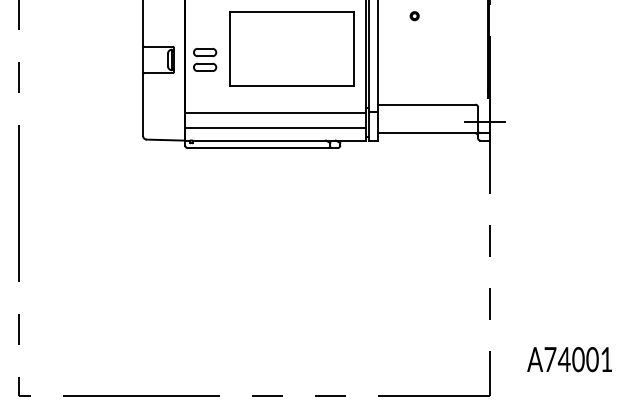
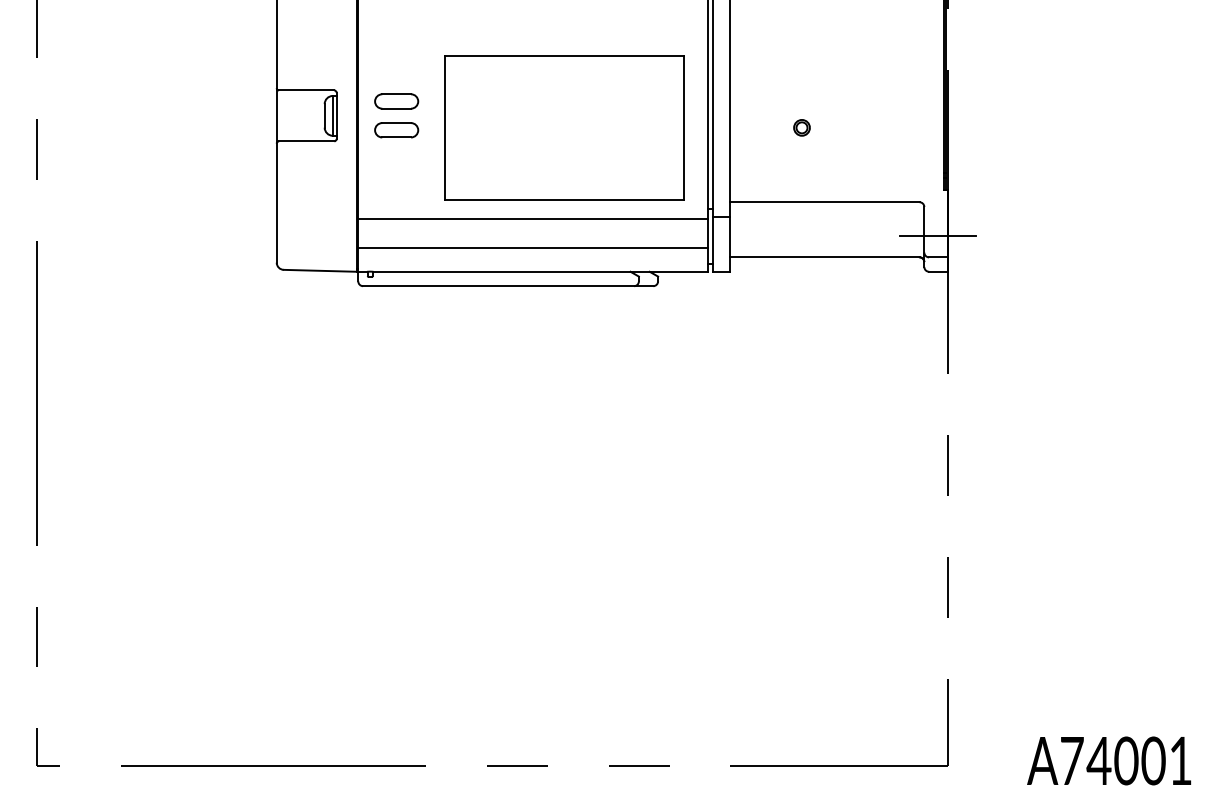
part: (414, 16) -> (801, 128), moved
part: (291, 48) -> (563, 126), moved
text: (569, 359) -> (1109, 760), moved

